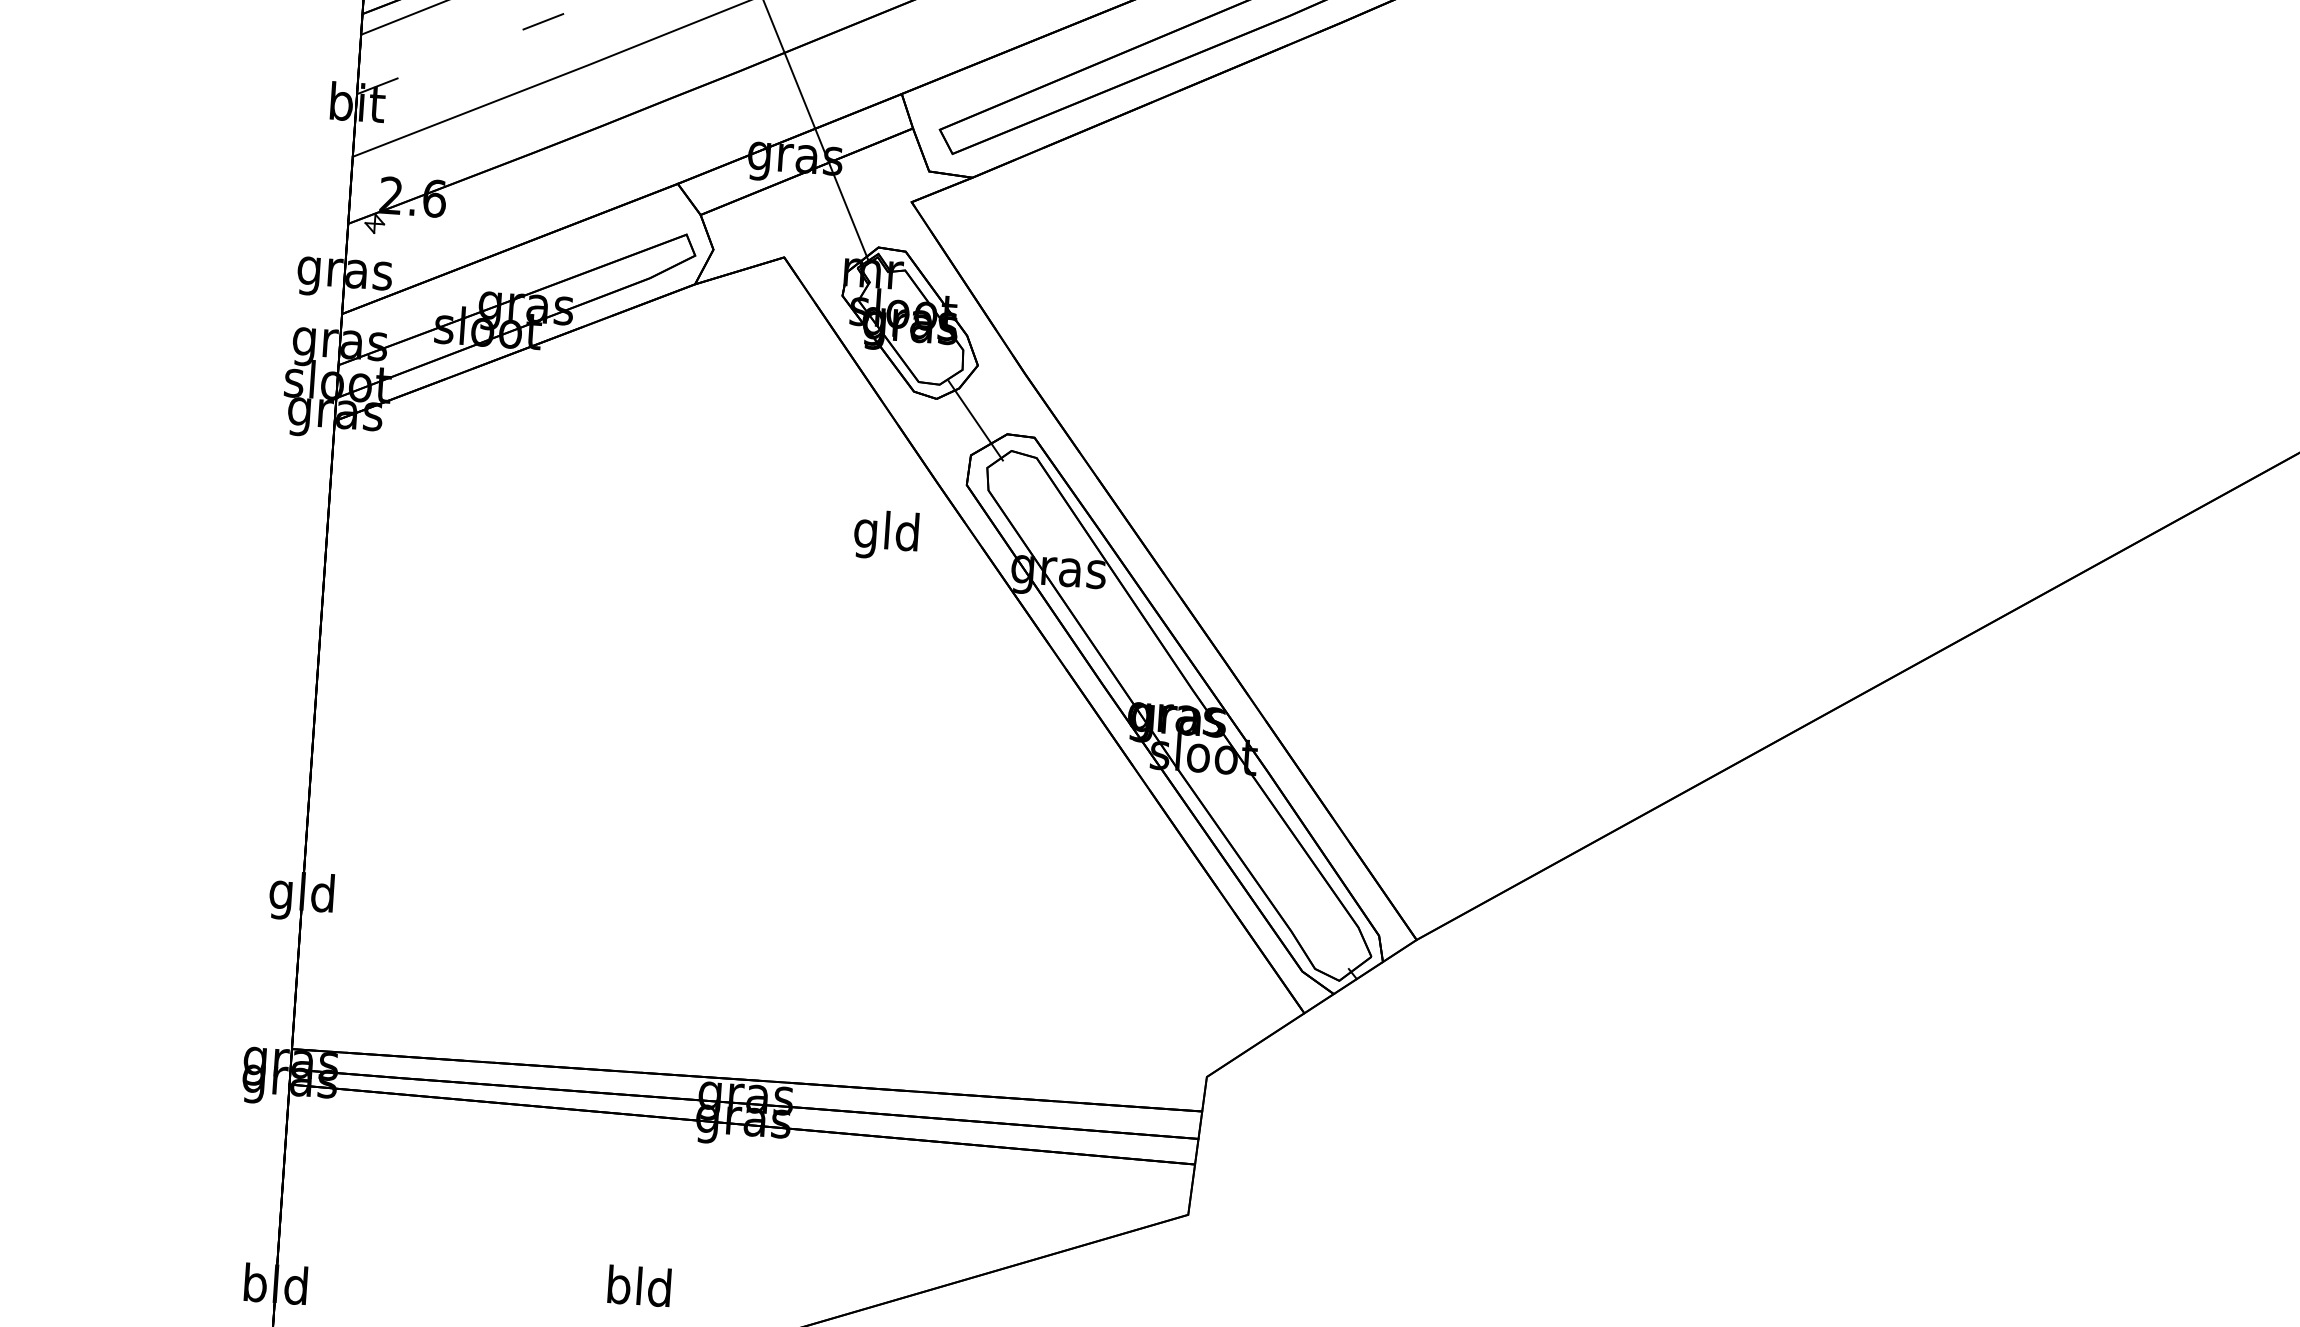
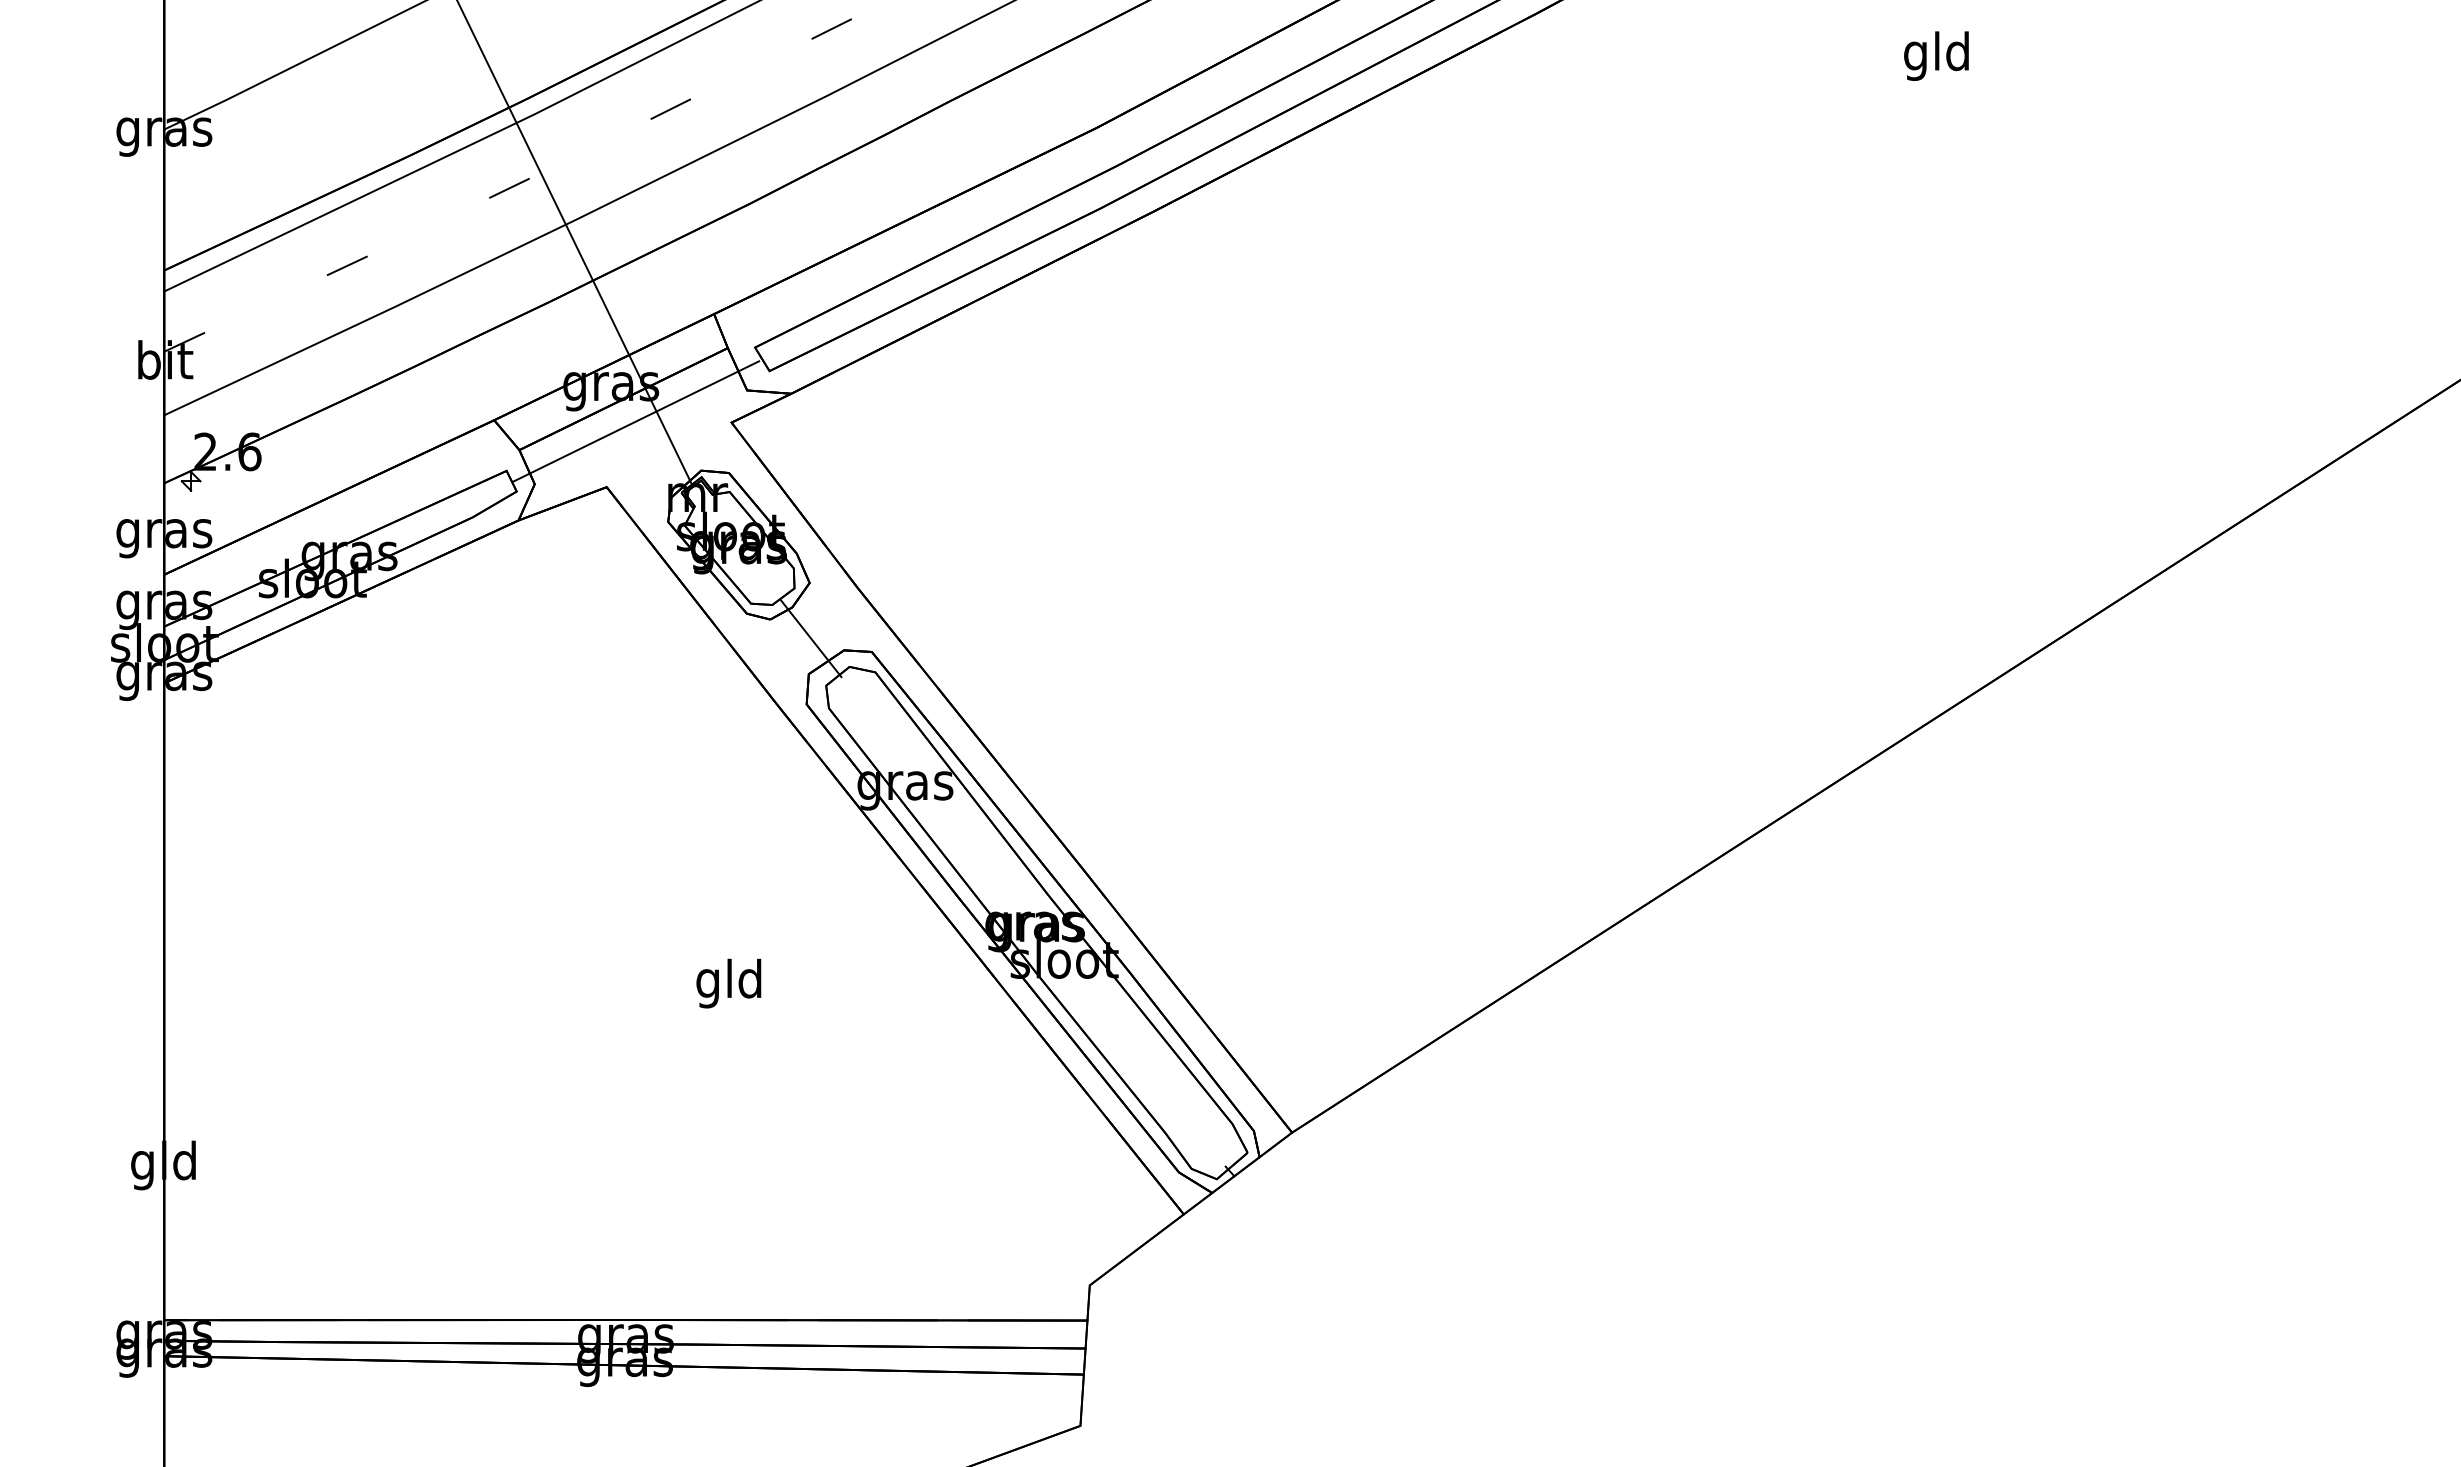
line: (817, 194) -> (635, 421), added
text: (885, 535) -> (728, 983), moved

